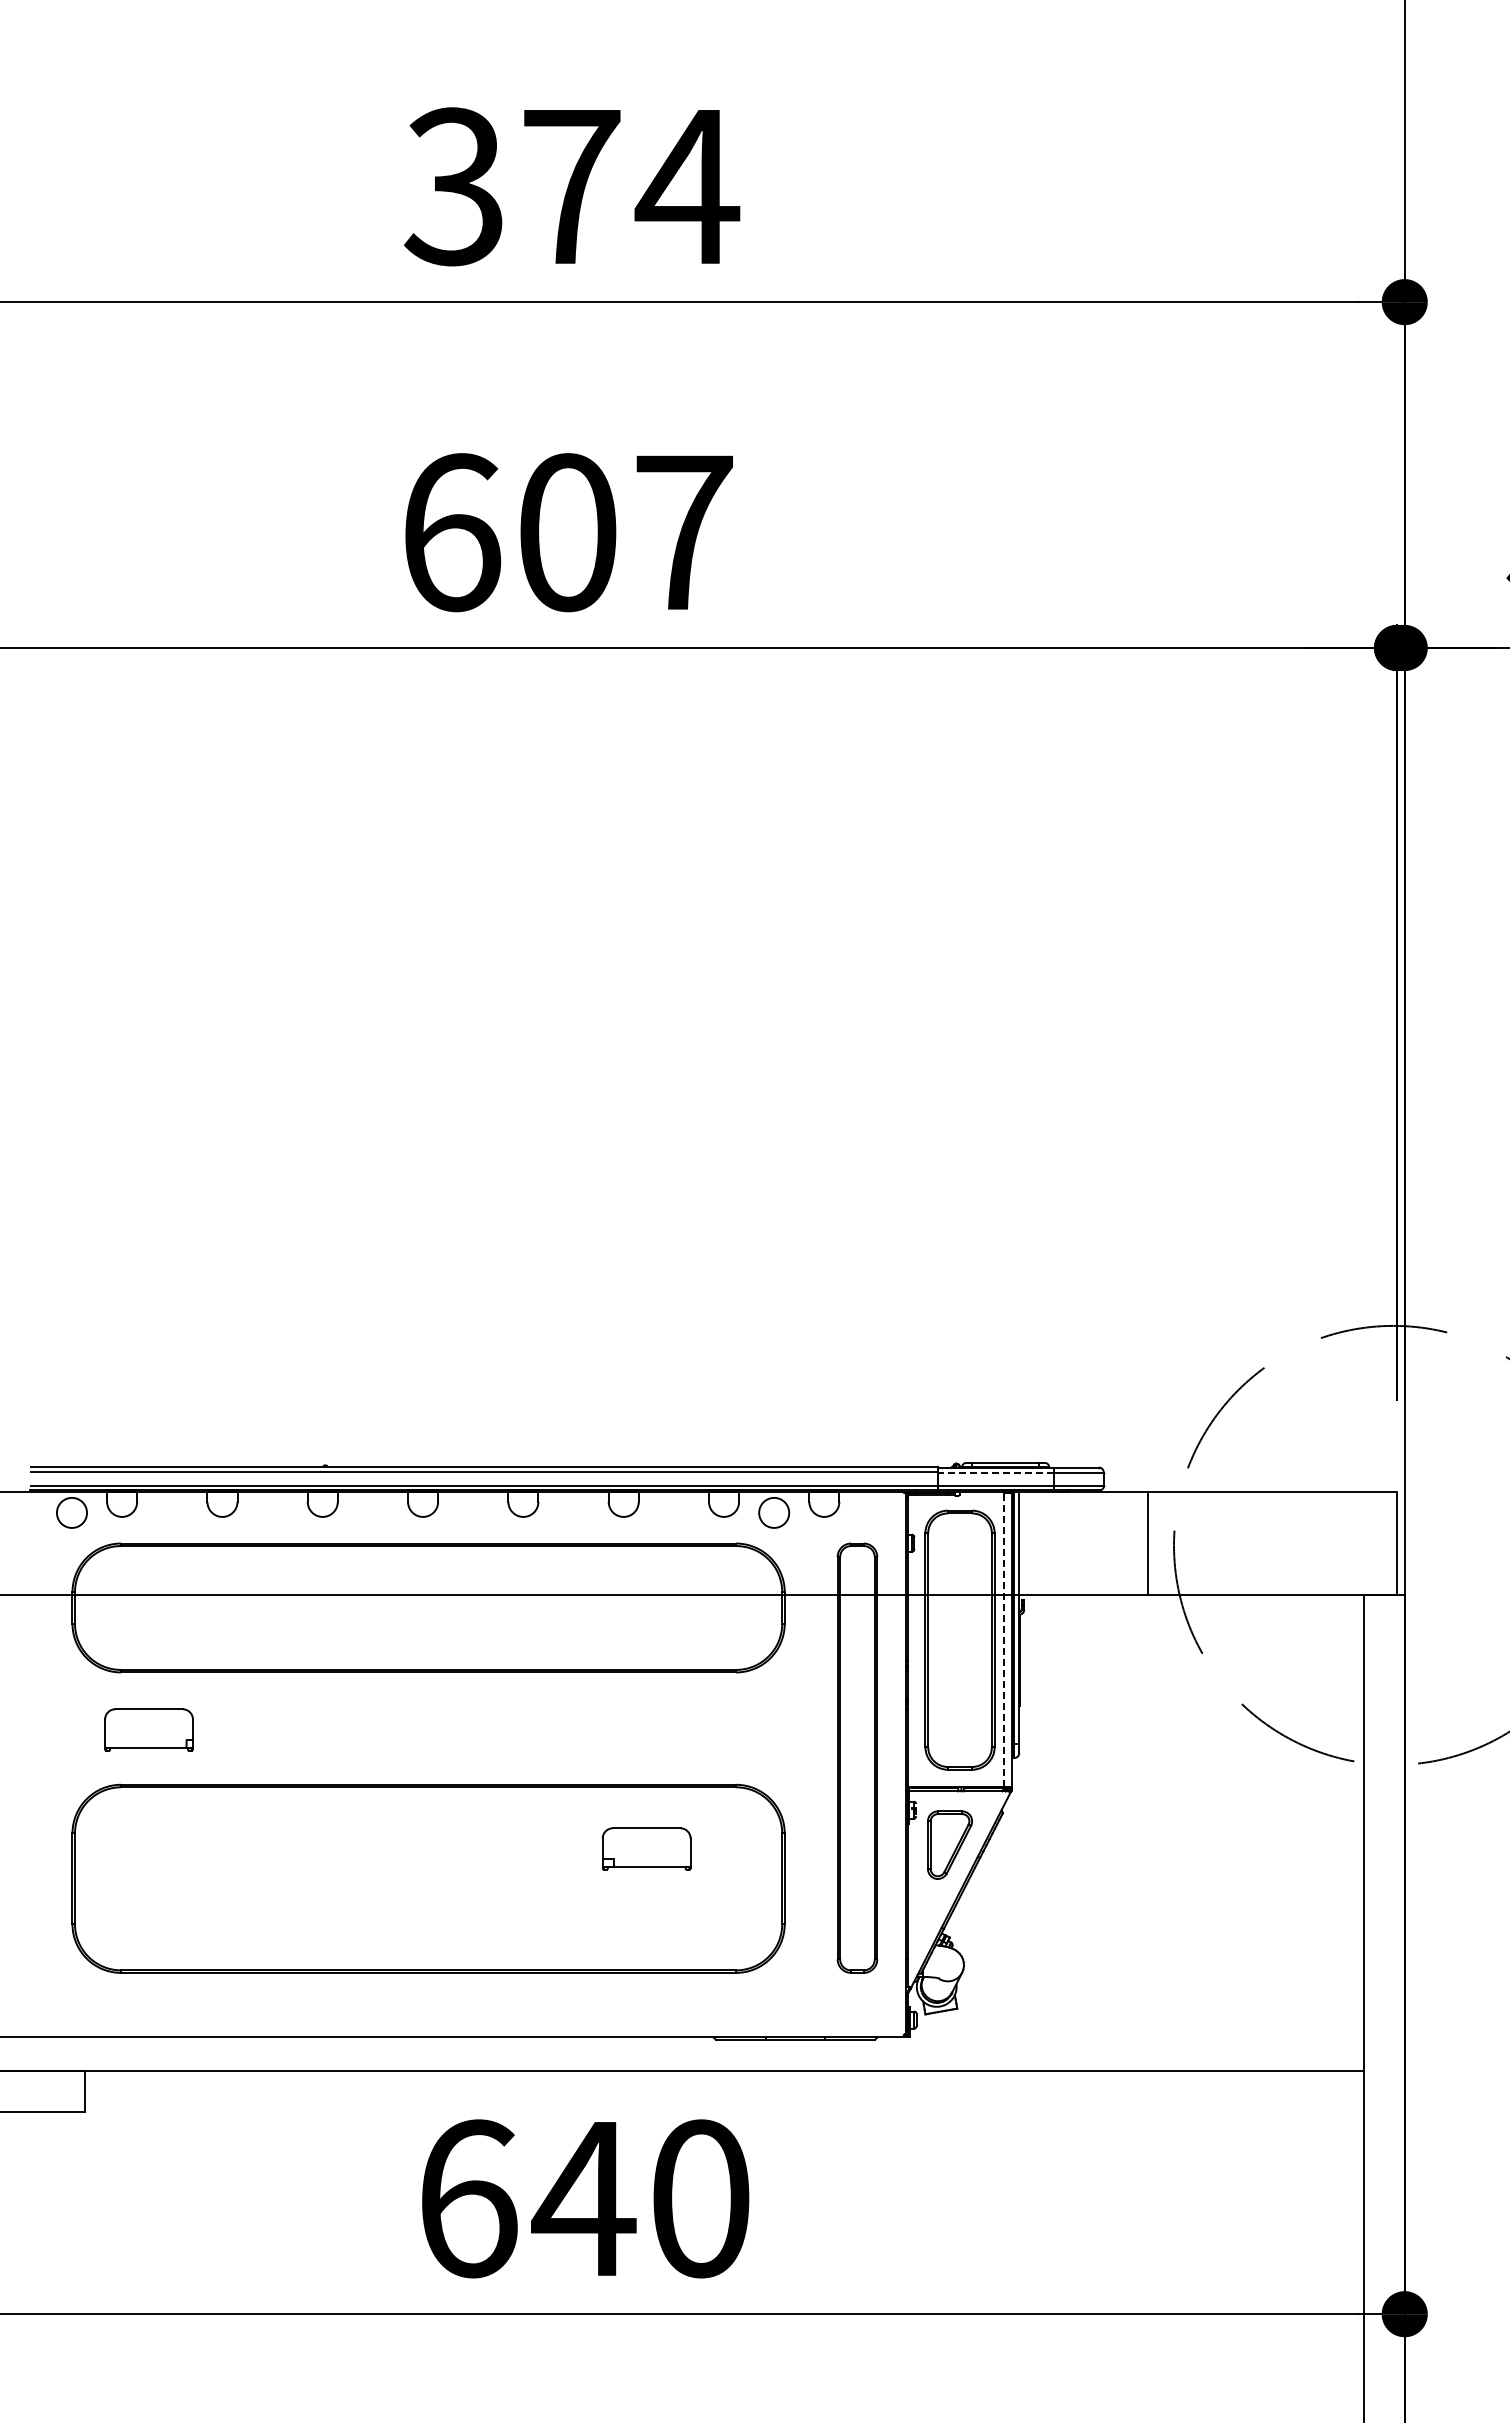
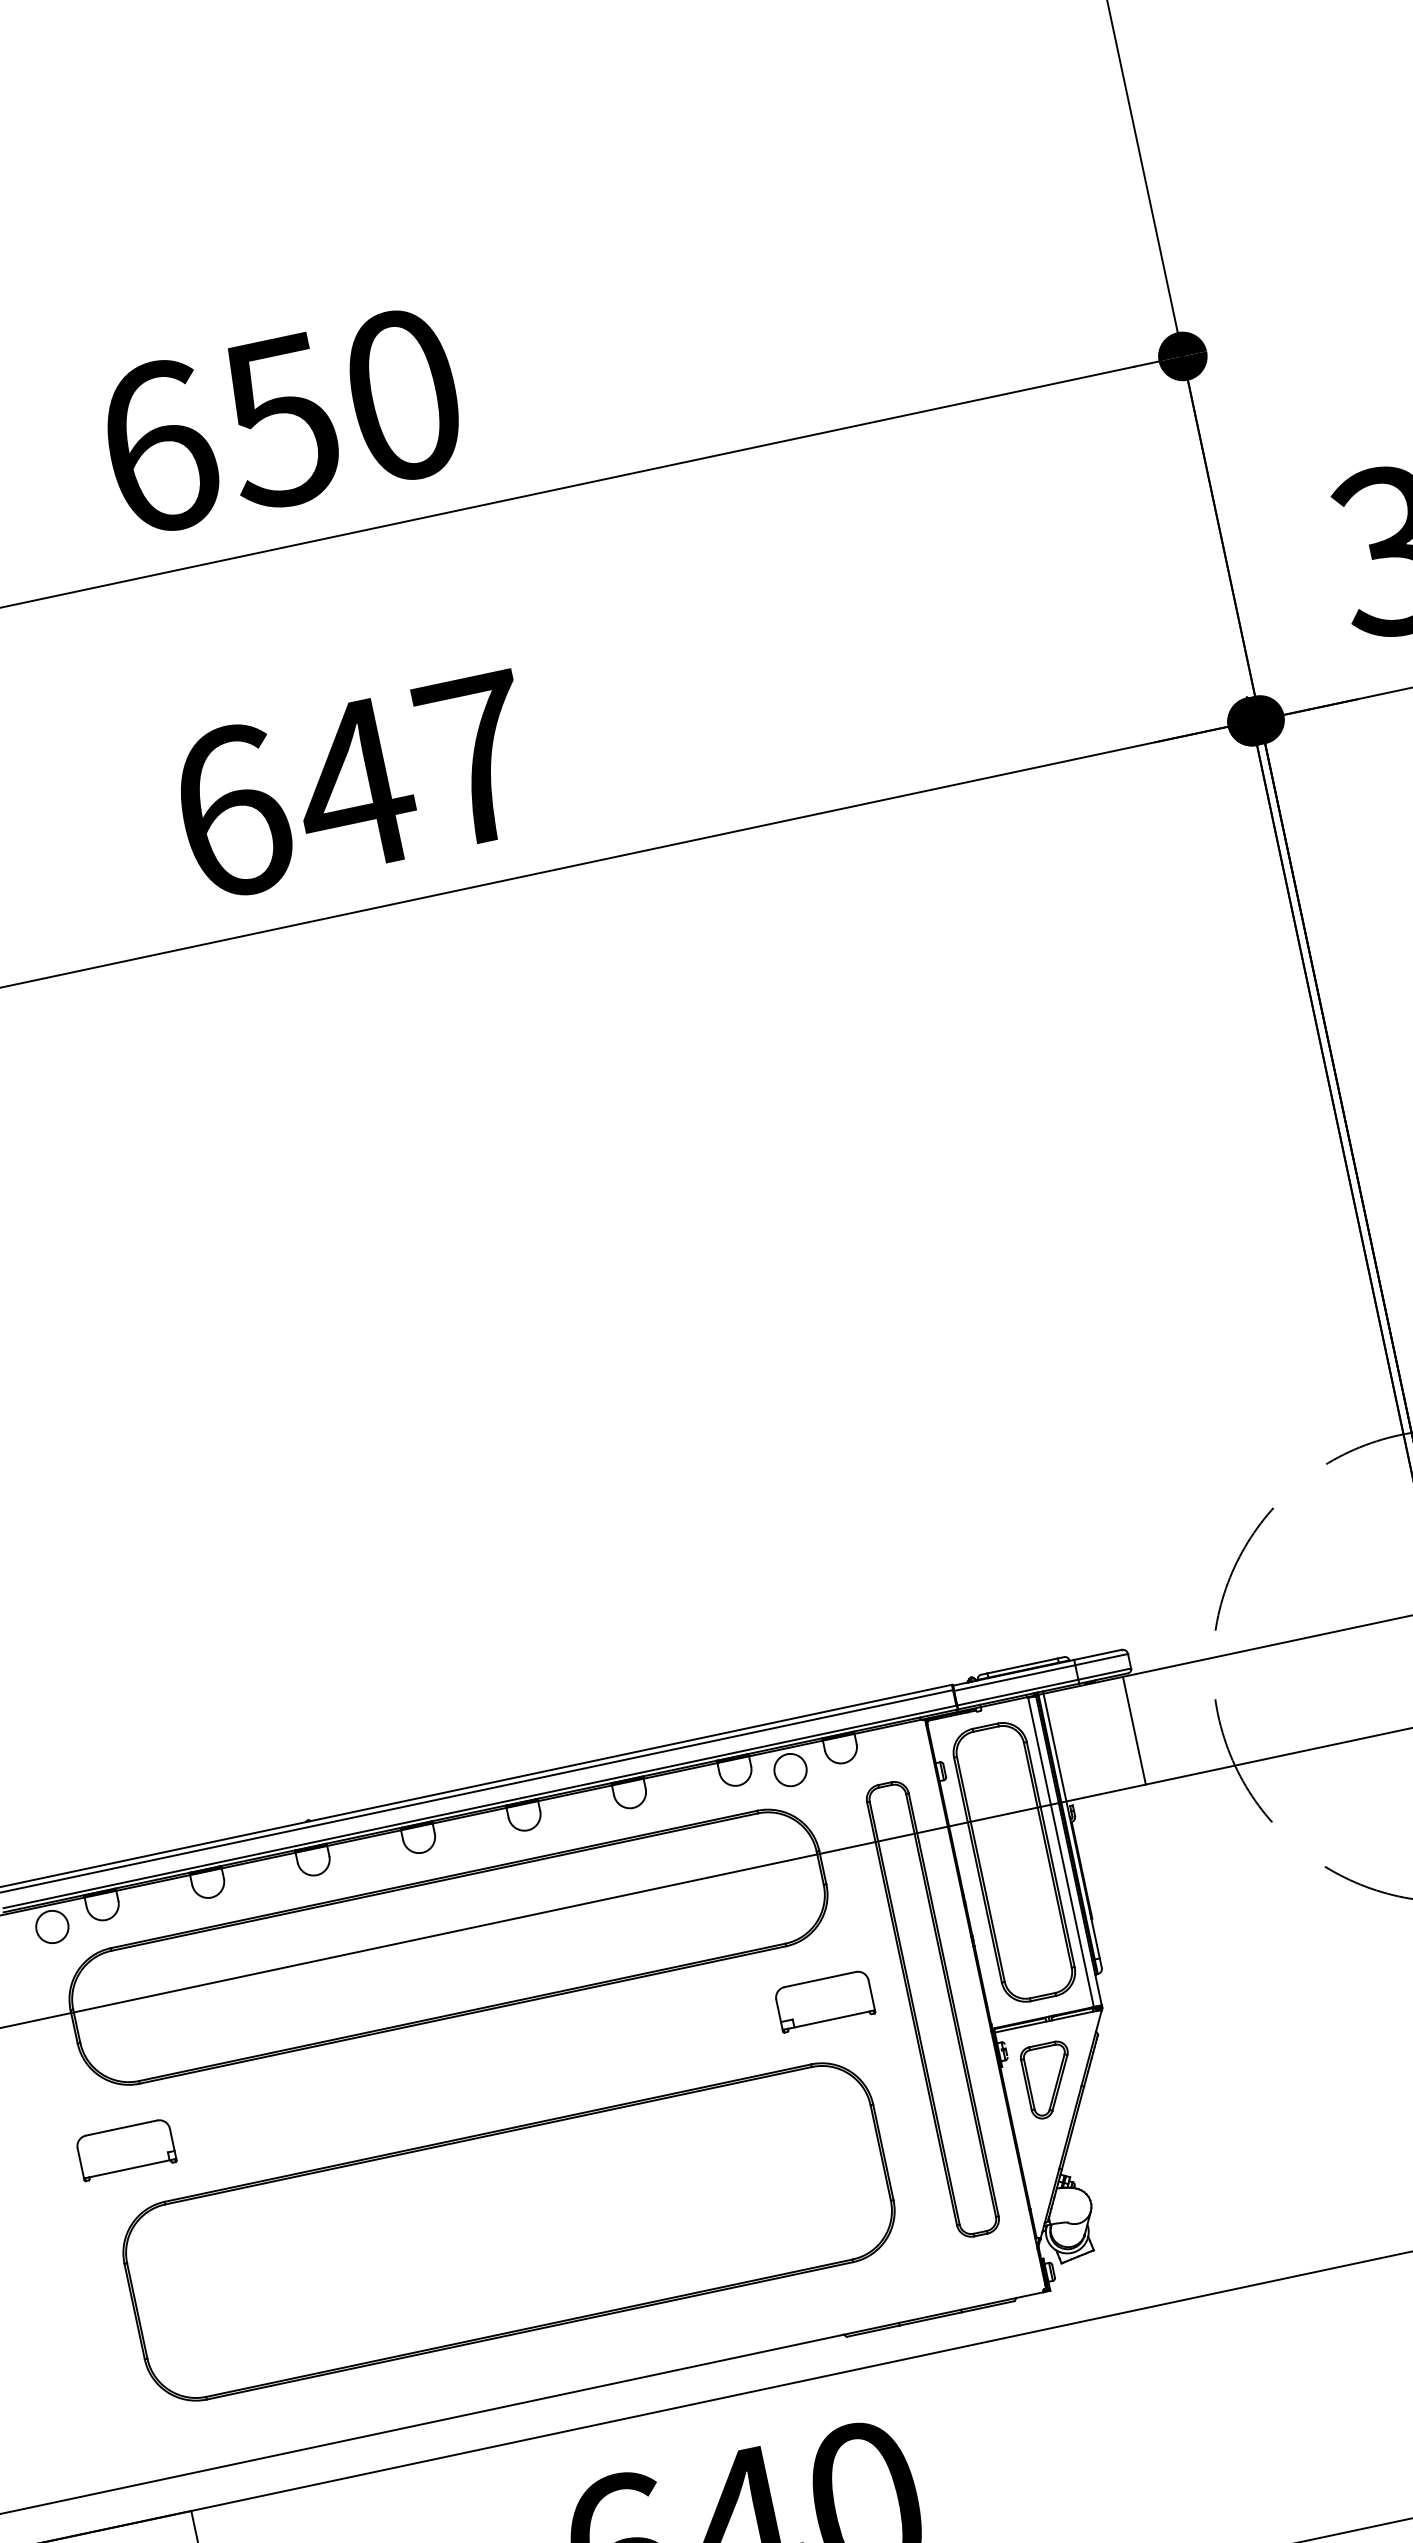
text: (571, 186) -> (281, 421), 374 -> 650
text: (566, 532) -> (353, 785), 607 -> 647
line: (995, 1472) -> (1014, 1678), dashed -> solid
line: (1147, 1543) -> (1134, 1730), moved
line: (1004, 1639) -> (1060, 1851), dashed -> solid
part: (148, 1729) -> (125, 2149), moved
part: (646, 1848) -> (824, 2000), moved

